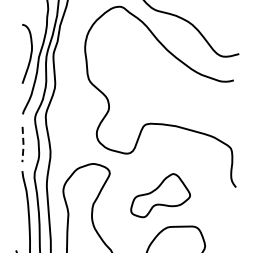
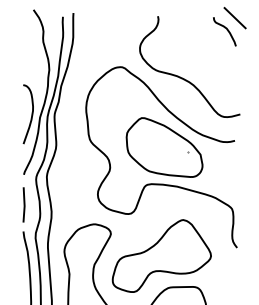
part: (163, 87) -> (164, 147), added
line: (23, 146) -> (24, 206), dashed -> solid
part: (160, 195) -> (161, 255), size x1.67

